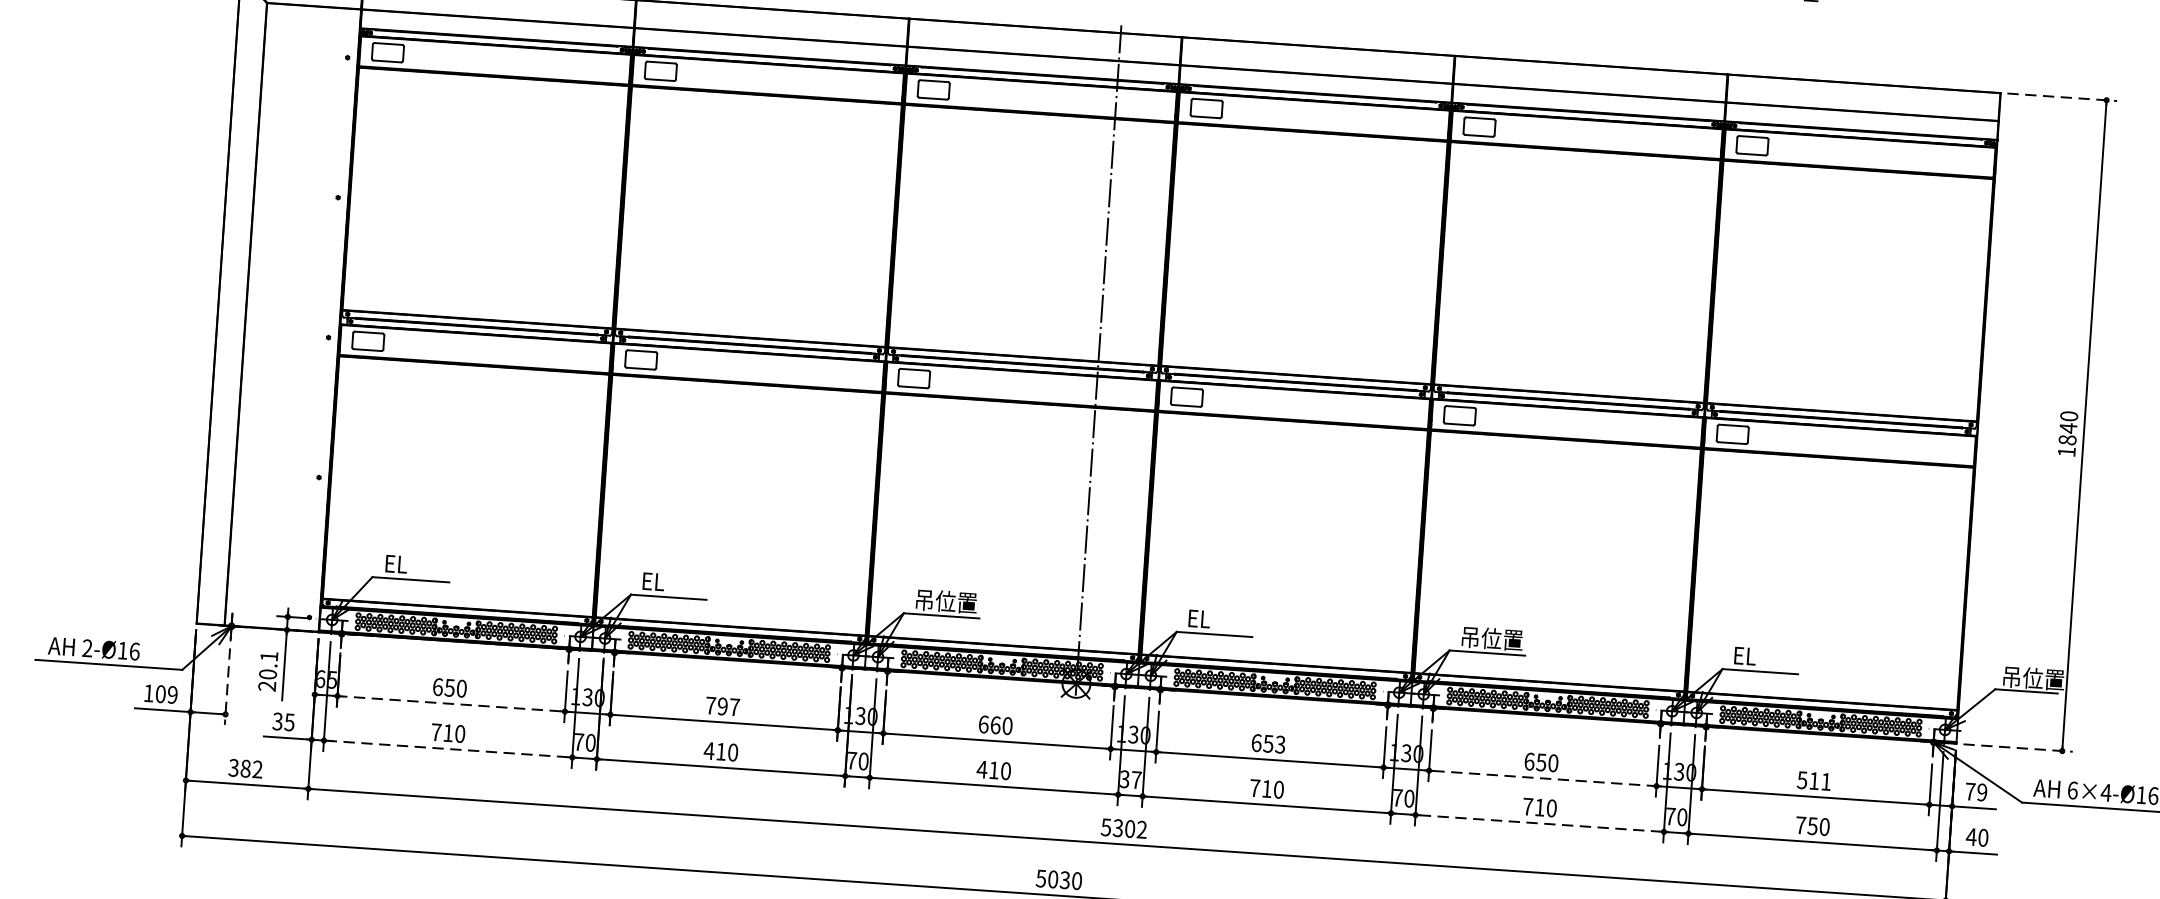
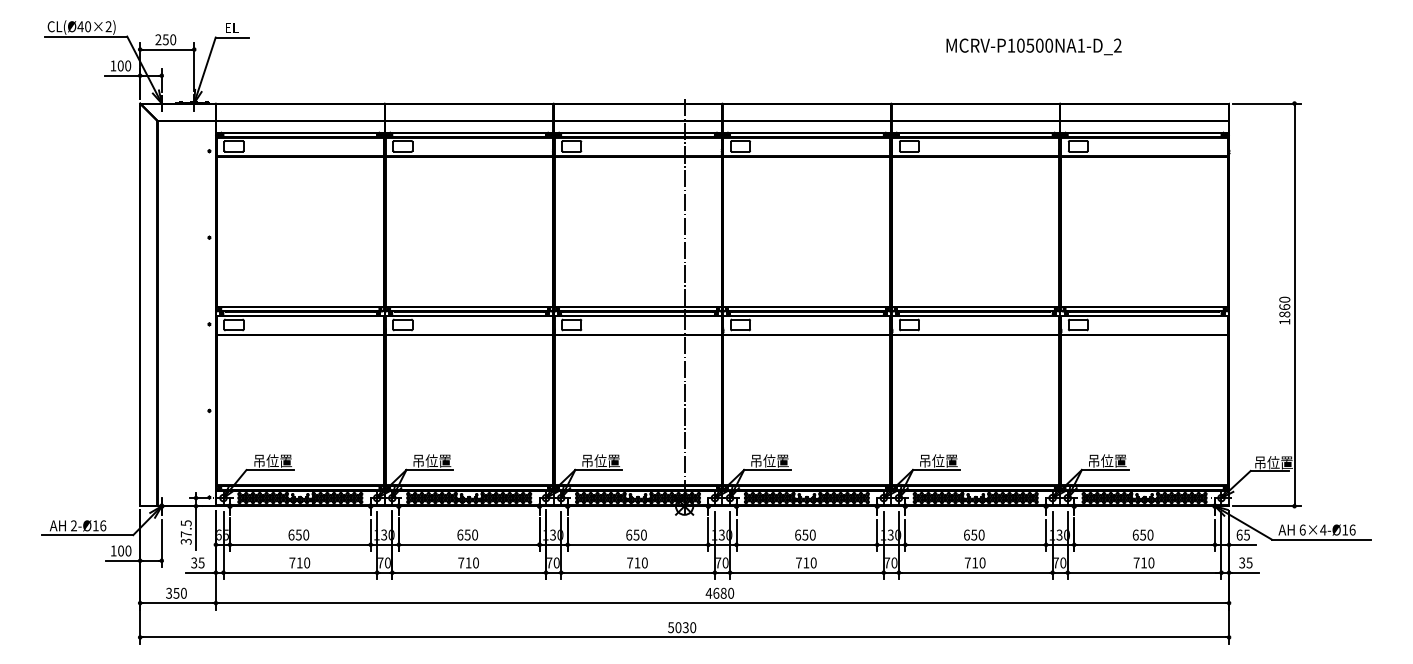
line: (2062, 97) -> (1267, 103), dashed -> solid
text: (2068, 427) -> (1284, 306), 1840 -> 1860
text: (417, 564) -> (273, 460), EL -> 吊位置
text: (674, 582) -> (432, 460), EL -> 吊位置
text: (1218, 619) -> (769, 460), EL -> 吊位置
text: (1765, 656) -> (1107, 460), EL -> 吊位置
text: (266, 671) -> (185, 532), 20.1 -> 37.5
line: (226, 686) -> (161, 543), dashed -> solid
text: (172, 694) -> (128, 550), 109 -> 100
line: (451, 703) -> (300, 544), dashed -> solid
text: (722, 705) -> (467, 534), 797 -> 650
text: (995, 724) -> (636, 534), 660 -> 650
text: (1280, 743) -> (812, 534), 653 -> 650
line: (446, 748) -> (299, 572), dashed -> solid
line: (2018, 748) -> (1267, 506), dashed -> solid
text: (709, 750) -> (461, 562), 410 -> 710
text: (250, 767) -> (179, 592), 382 -> 350
text: (981, 768) -> (629, 562), 410 -> 710
line: (1542, 777) -> (975, 544), dashed -> solid
text: (1131, 779) -> (722, 562), 37 -> 70
text: (1813, 780) -> (1142, 534), 511 -> 650
text: (1975, 791) -> (1242, 534), 79 -> 65
line: (1540, 823) -> (976, 572), dashed -> solid
text: (1811, 825) -> (1143, 562), 750 -> 710
text: (1123, 827) -> (719, 592), 5302 -> 4680
text: (1976, 836) -> (1245, 562), 40 -> 35

